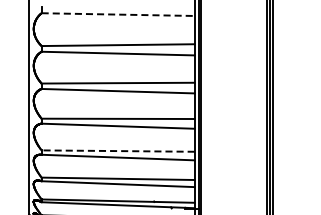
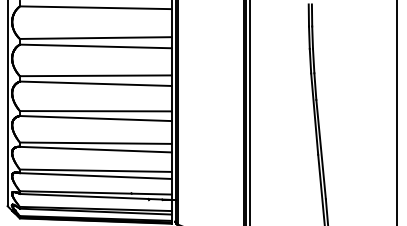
line: (117, 14) -> (95, 7), dashed -> solid
line: (117, 151) -> (95, 143), dashed -> solid

